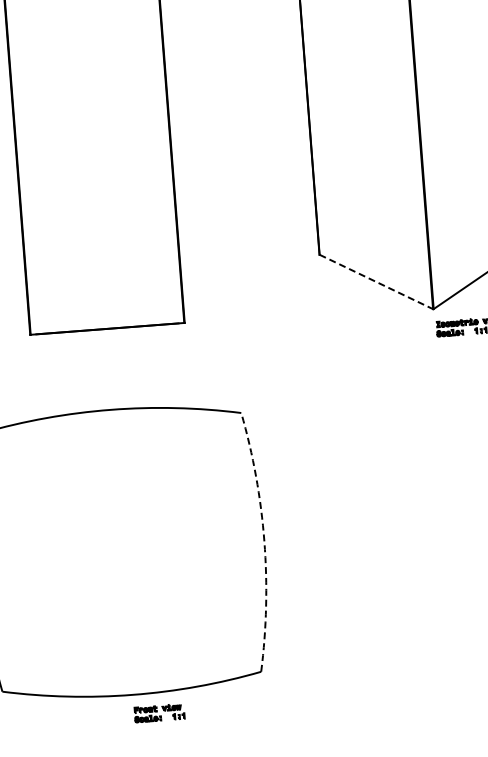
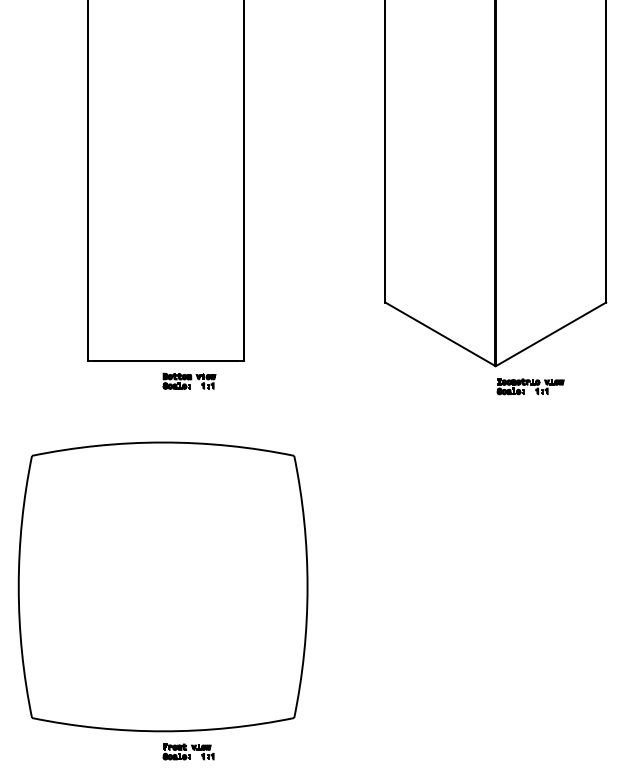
line: (376, 282) -> (440, 334), dashed -> solid
part: (132, 346) -> (189, 380), added
arc: (264, 540) -> (307, 586), dashed -> solid

